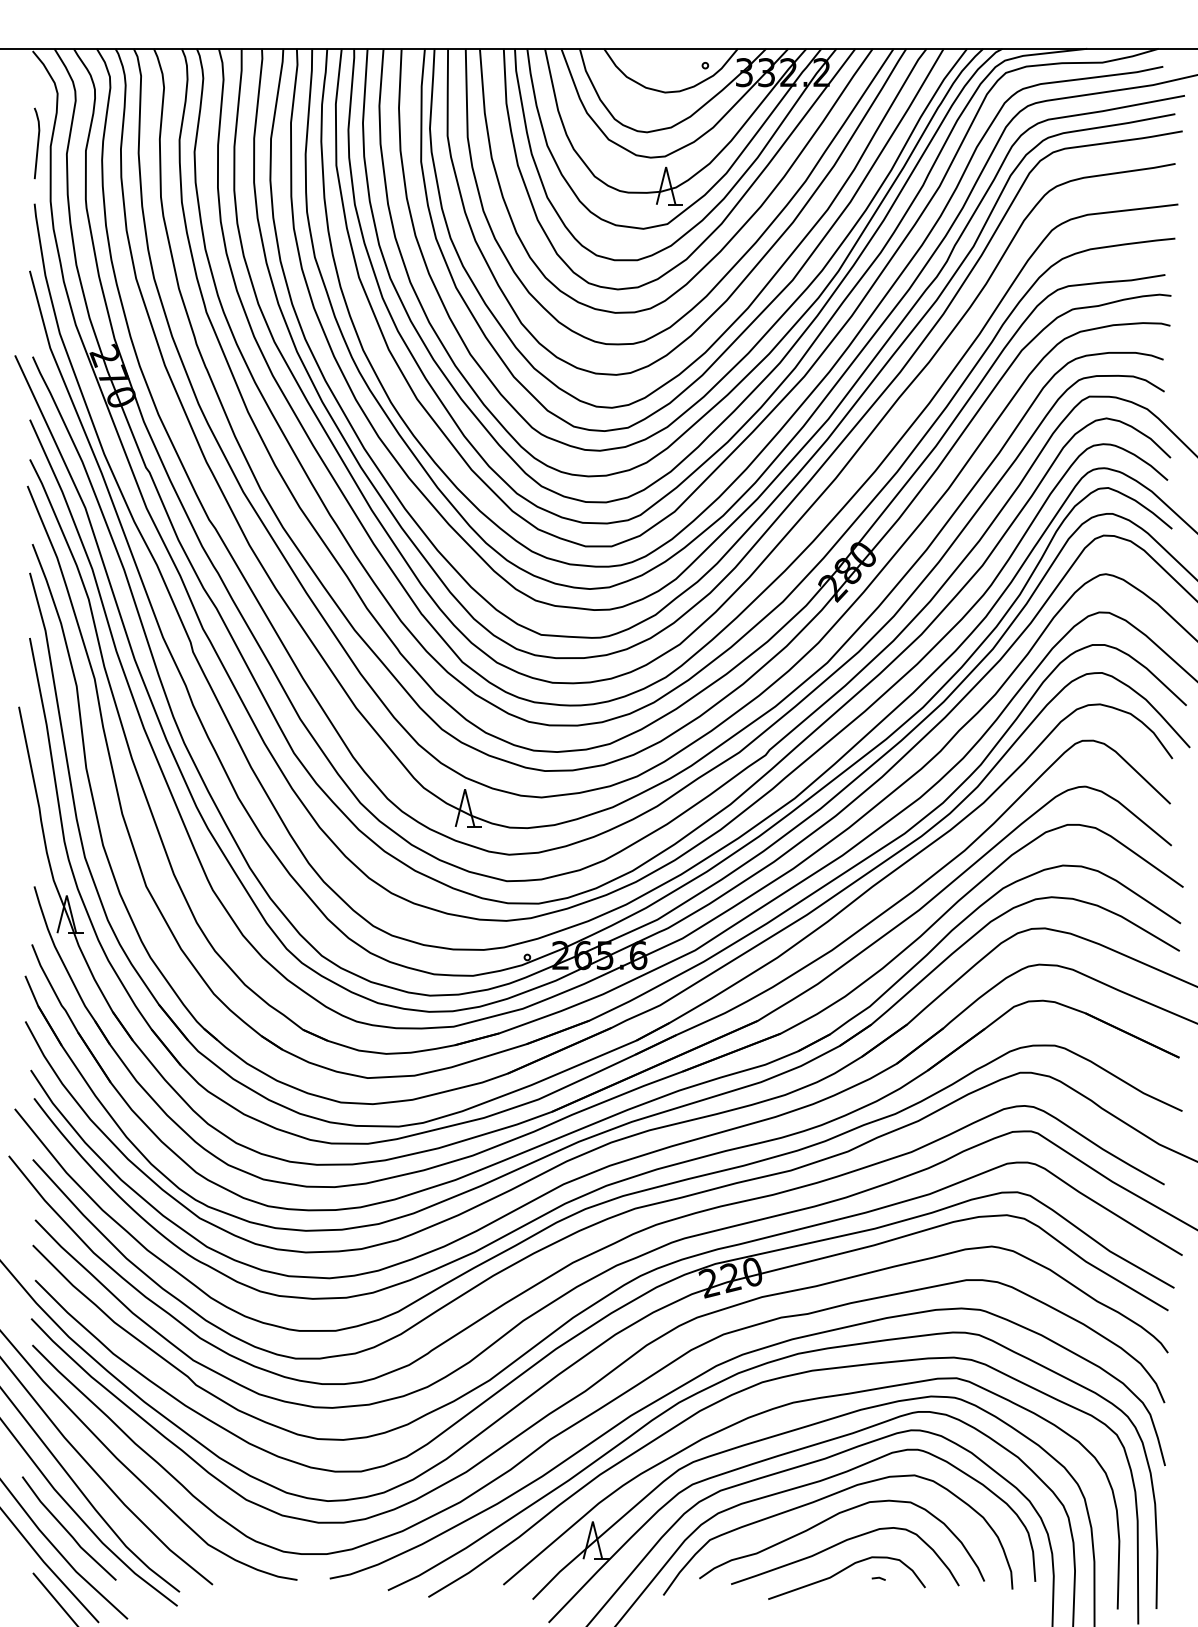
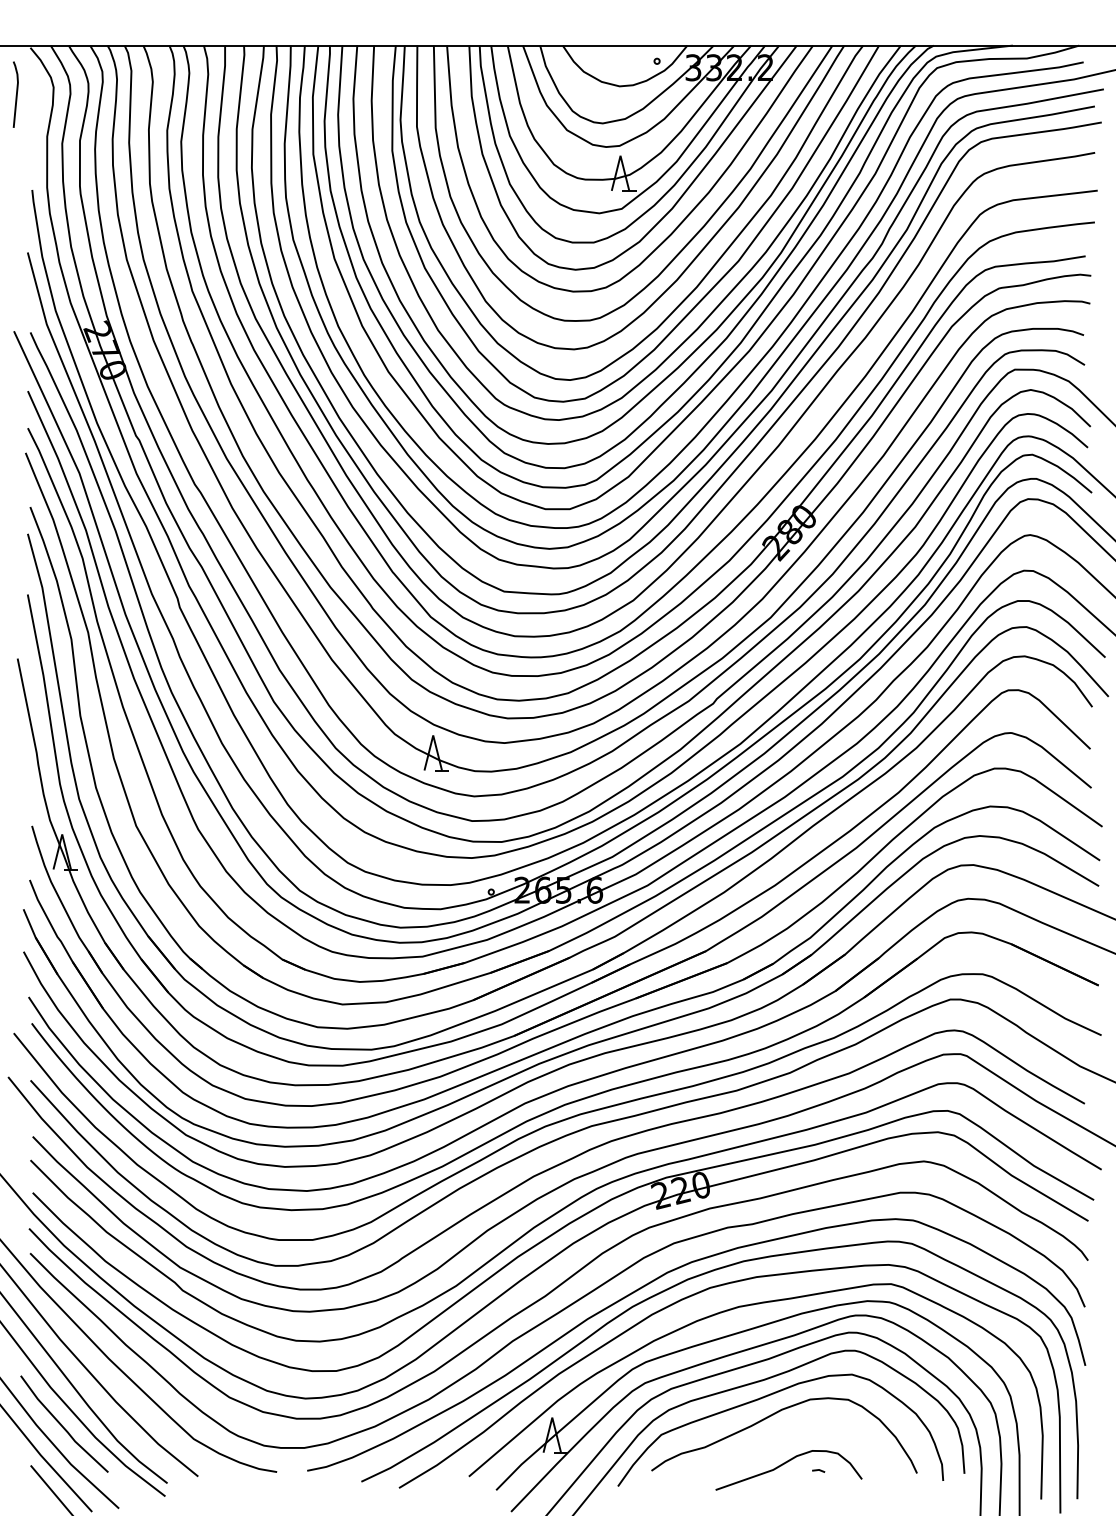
line: (37, 143) -> (16, 94), moved
curve: (839, 1544) -> (782, 1438), removed

